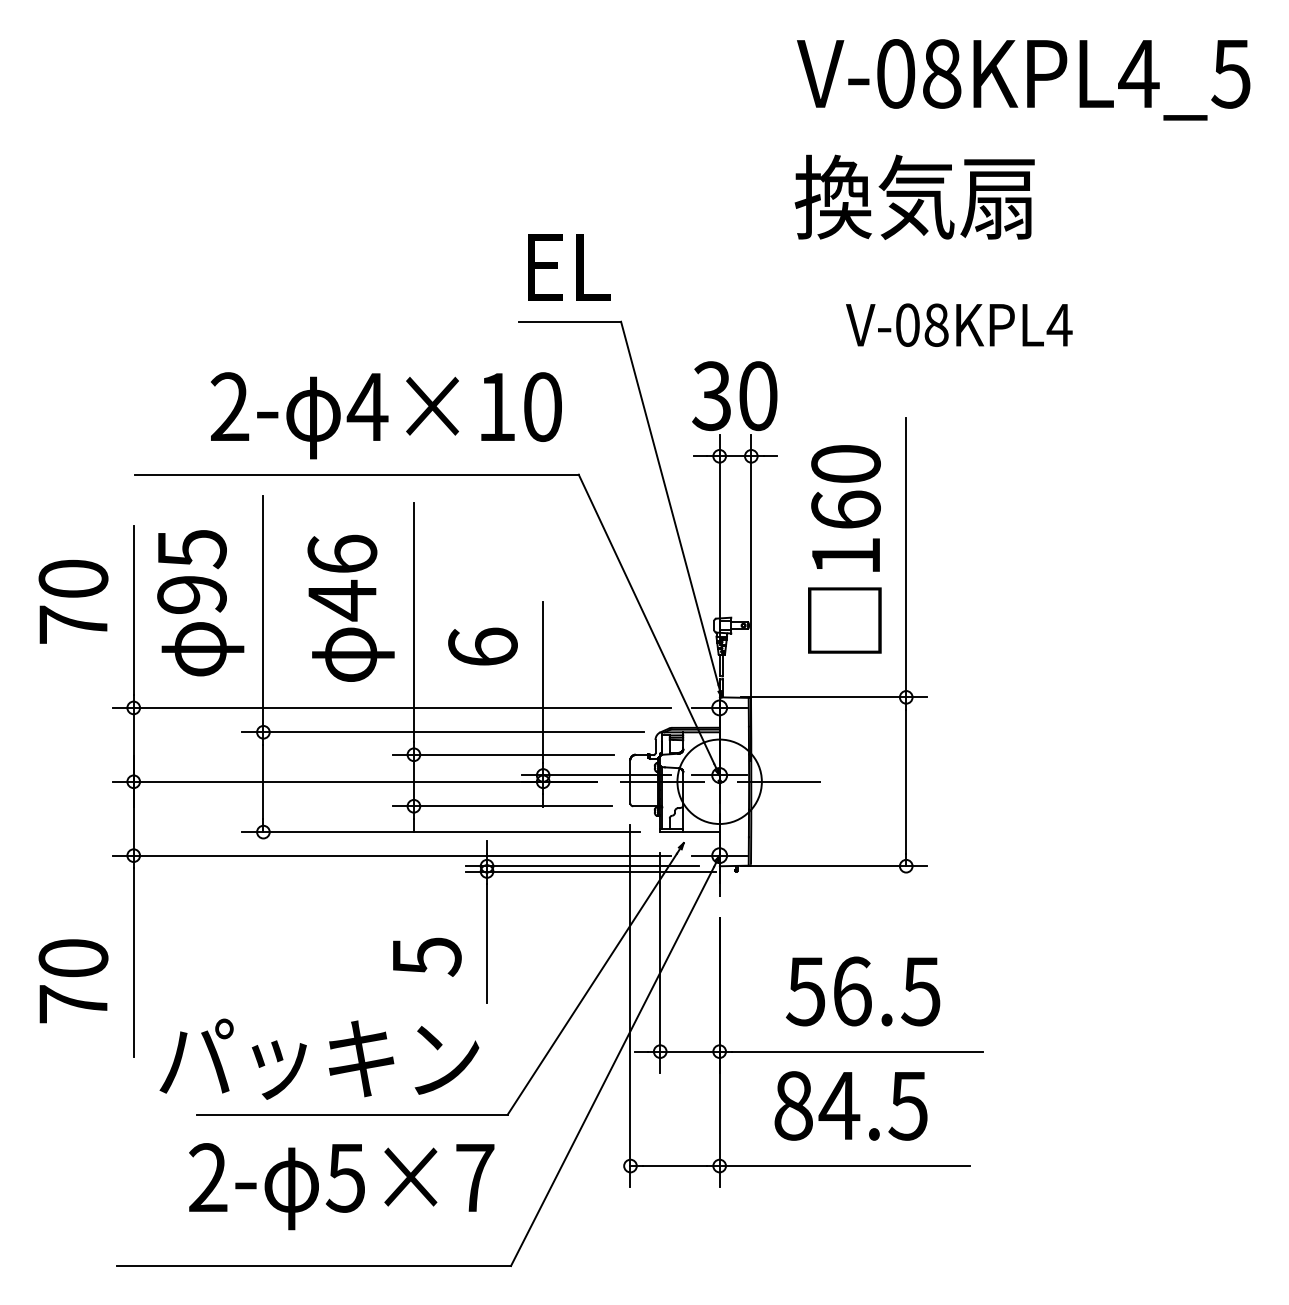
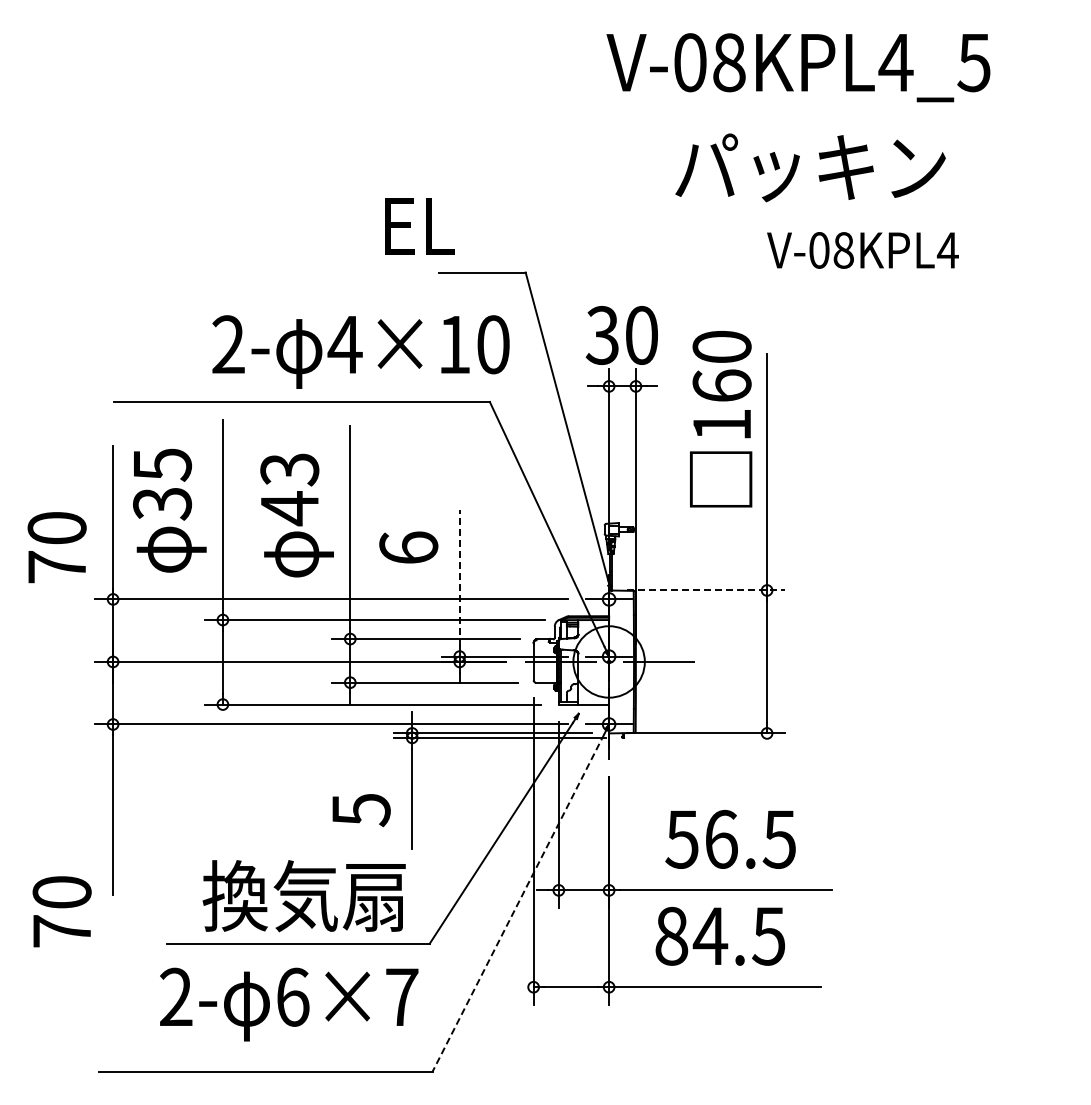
text: (1023, 79) -> (798, 67), moved
text: (955, 197) -> (808, 167), 換気扇 -> パッキン
text: (568, 267) -> (419, 226), moved
text: (958, 325) -> (862, 250), moved
text: (385, 415) -> (360, 351), moved
text: (845, 549) -> (721, 419), moved
text: (342, 554) -> (289, 469), 46 -> 43
text: (192, 595) -> (162, 504), 95 -> 35
text: (72, 601) -> (56, 547), moved
line: (542, 682) -> (459, 577), solid -> dashed
line: (834, 697) -> (706, 590), solid -> dashed
text: (72, 980) -> (61, 911), moved
text: (319, 1058) -> (270, 896), パッキン -> 換気扇
line: (612, 1065) -> (518, 902), solid -> dashed
text: (345, 1176) -> (292, 996), 5×7 -> 6×7

